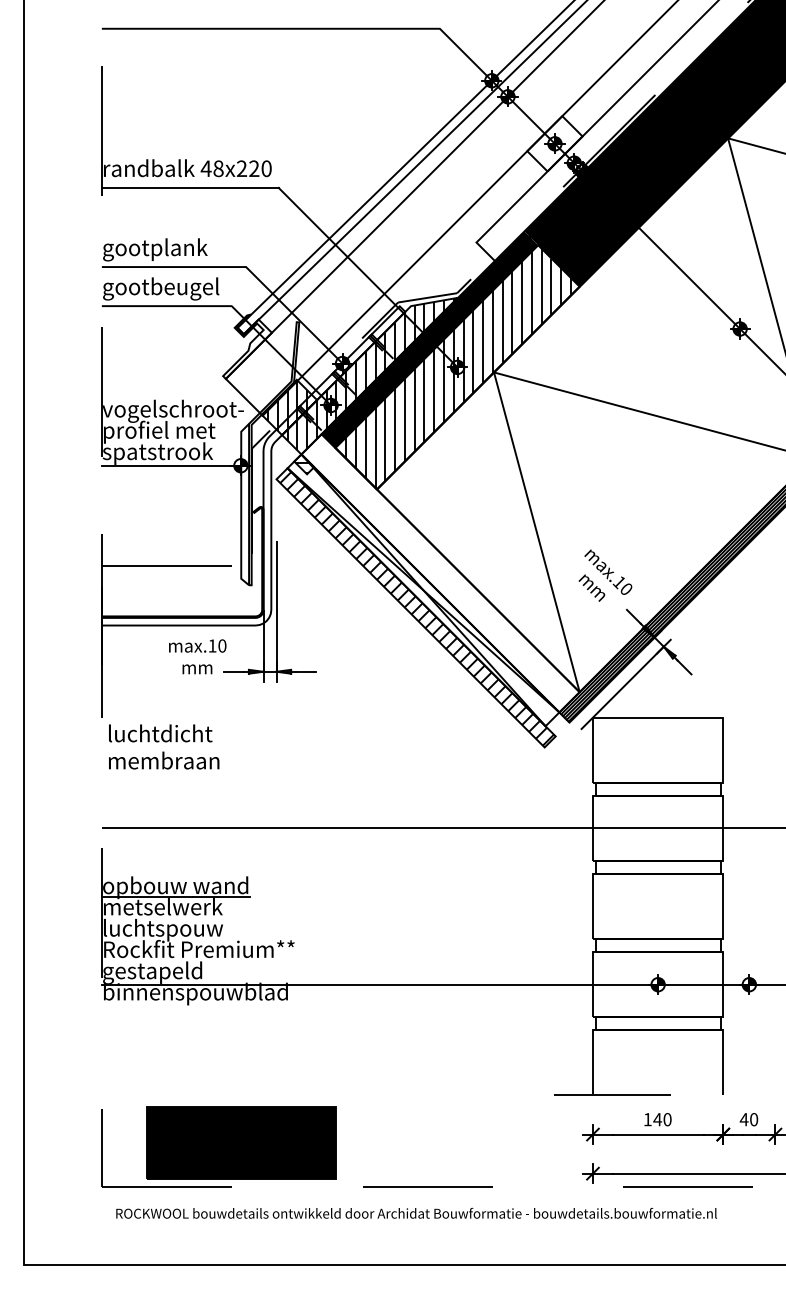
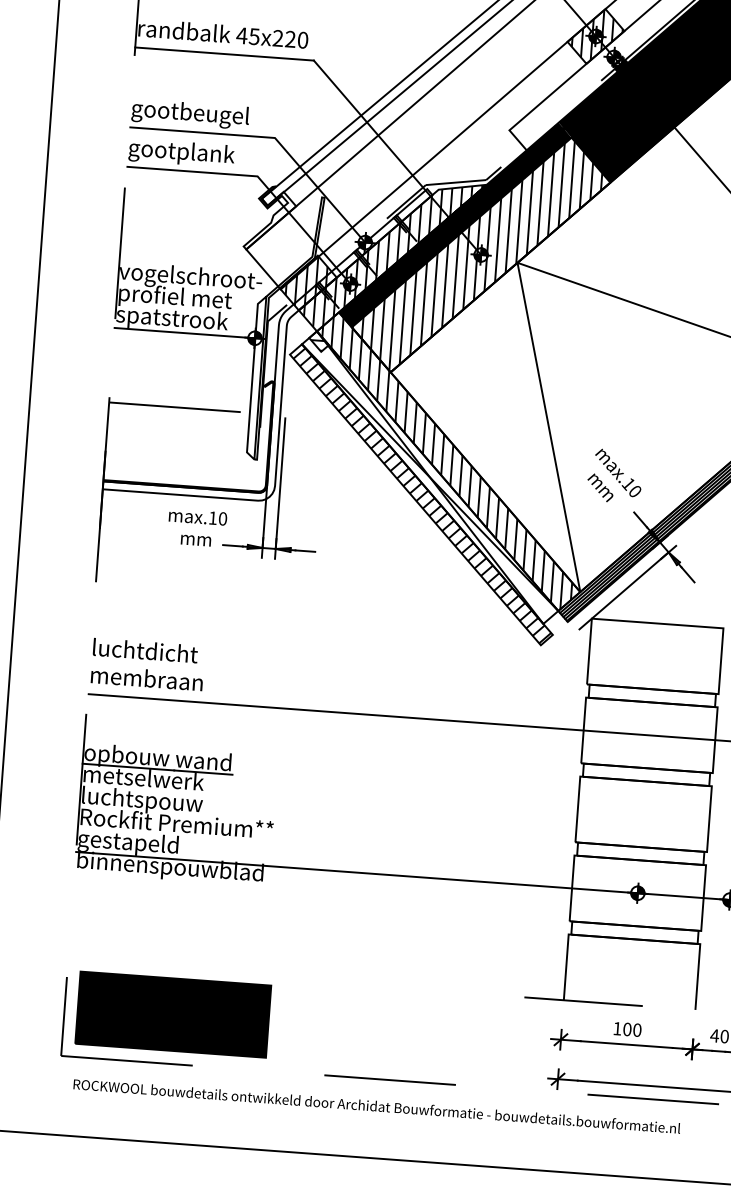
hatch: (555, 142) -> (596, 35), added
text: (218, 168) -> (254, 36), 48x220 -> 45x220
text: (185, 249) -> (215, 115), gootplank -> gootbeugel
text: (185, 288) -> (212, 155), gootbeugel -> gootplank
line: (171, 565) -> (179, 407), moved
hatch: (439, 574) -> (447, 462), added
text: (164, 746) -> (148, 664), moved
text: (657, 1119) -> (627, 1029), 140 -> 100
part: (241, 1142) -> (173, 1014), moved

